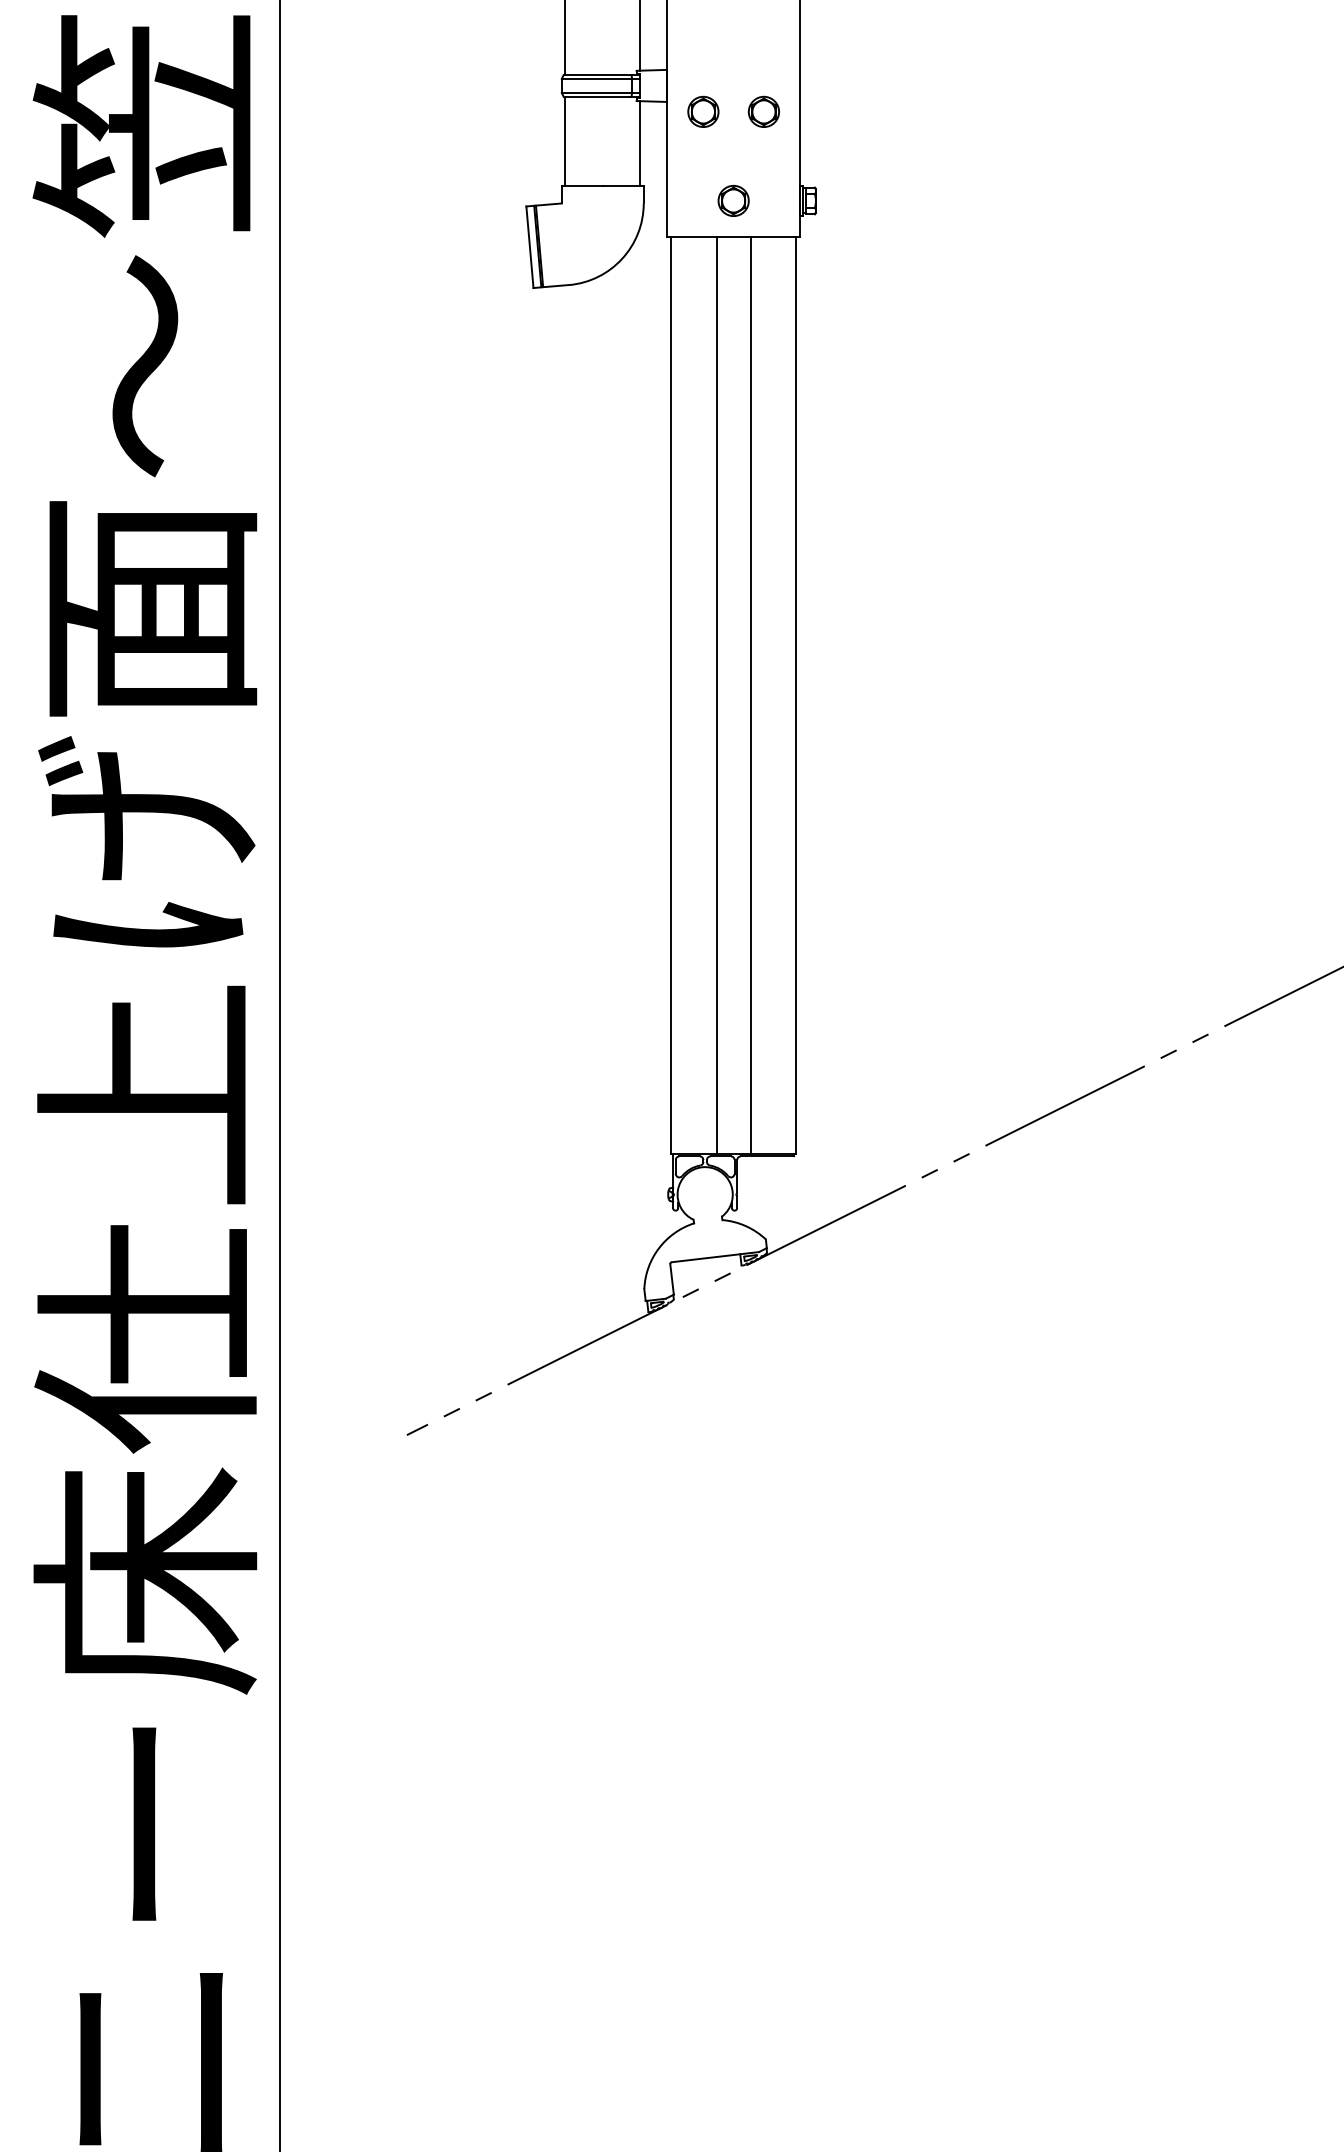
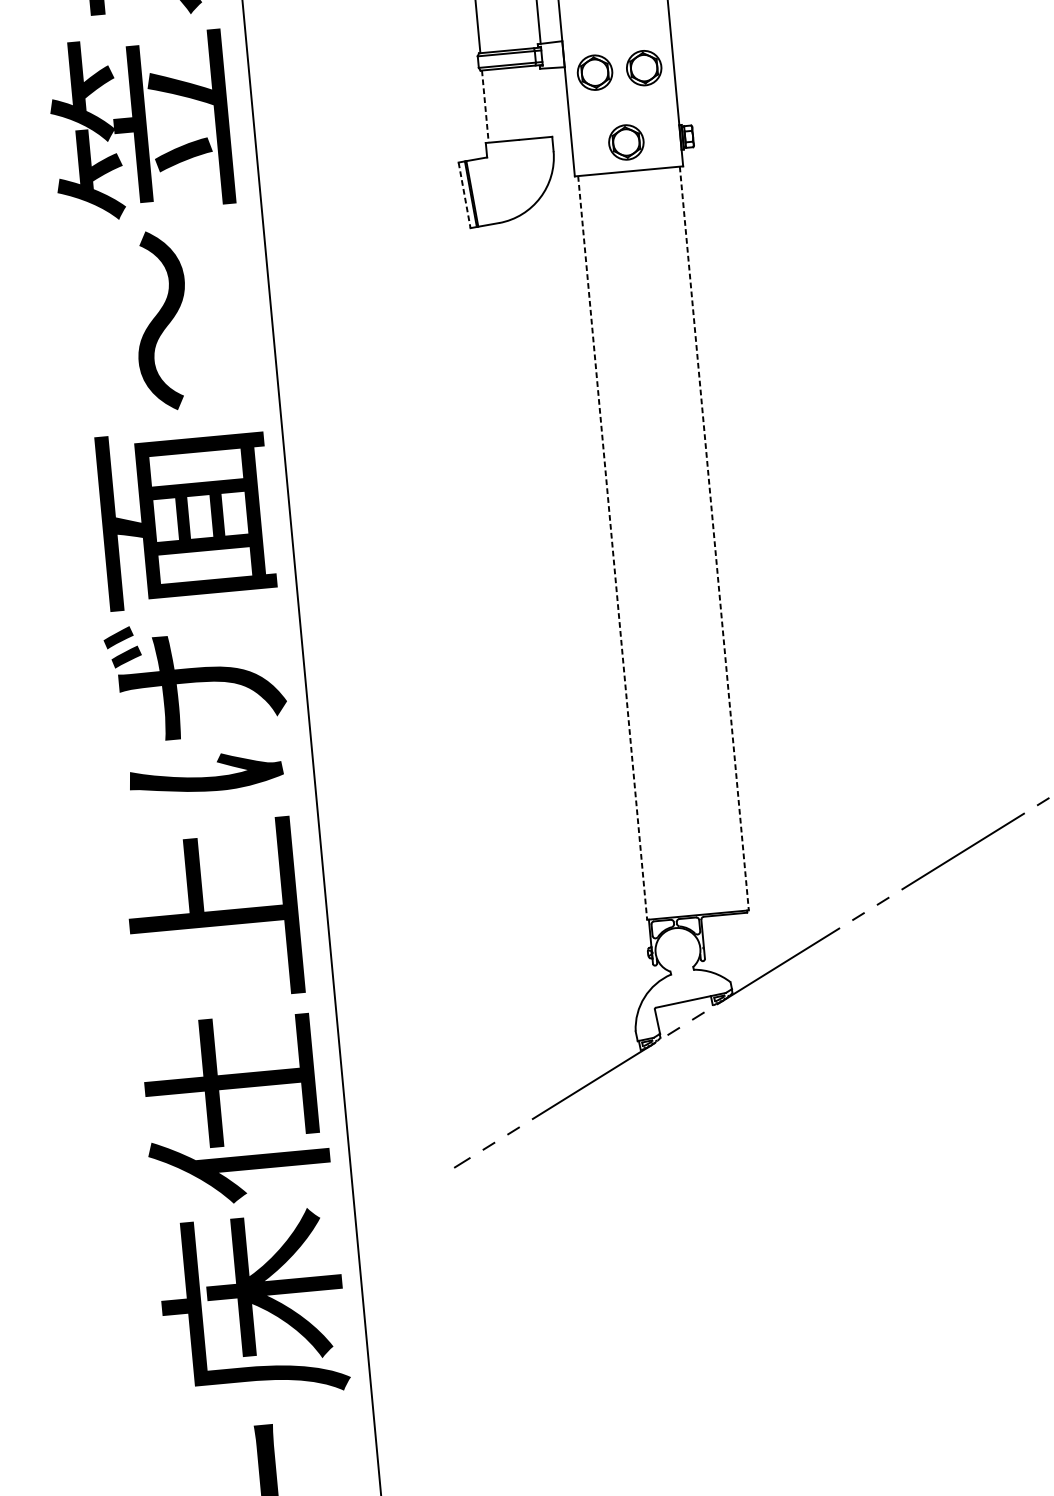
part: (703, 111) -> (595, 72), size x1.4
part: (763, 111) -> (643, 67), size x1.4
line: (565, 141) -> (485, 106), solid -> dashed
line: (640, 143) -> (546, 102), removed
part: (733, 200) -> (626, 142), size x1.4
line: (529, 247) -> (464, 195), solid -> dashed
line: (716, 694) -> (649, 543), removed
line: (750, 694) -> (677, 541), removed
line: (671, 695) -> (613, 548), solid -> dashed
line: (796, 695) -> (714, 538), solid -> dashed

